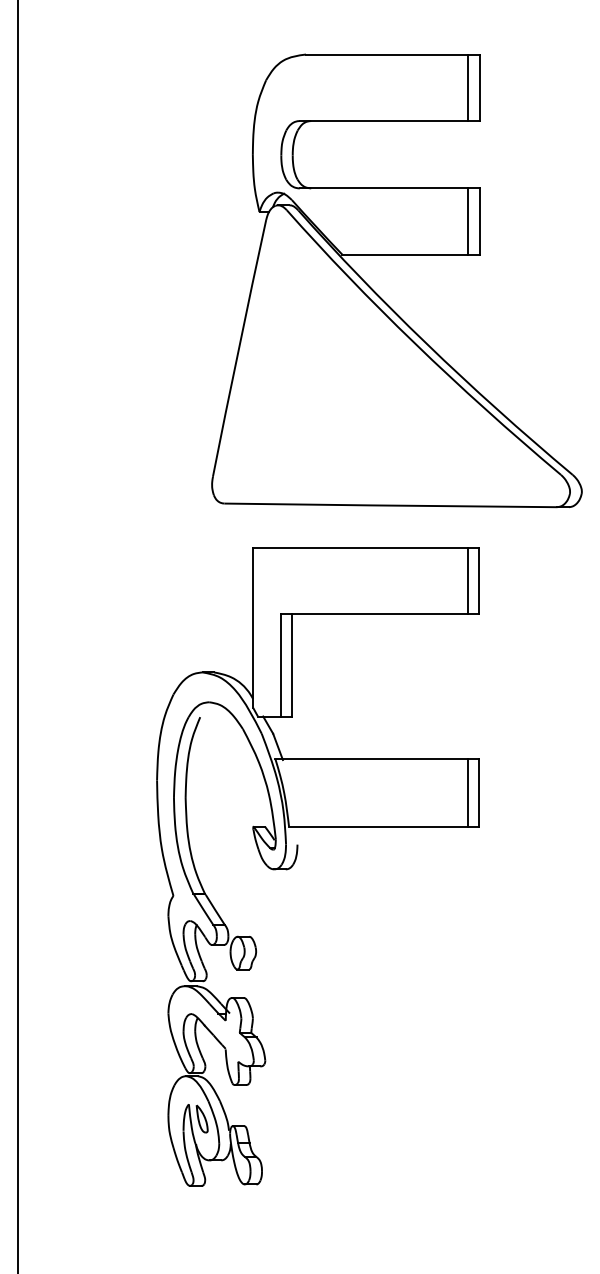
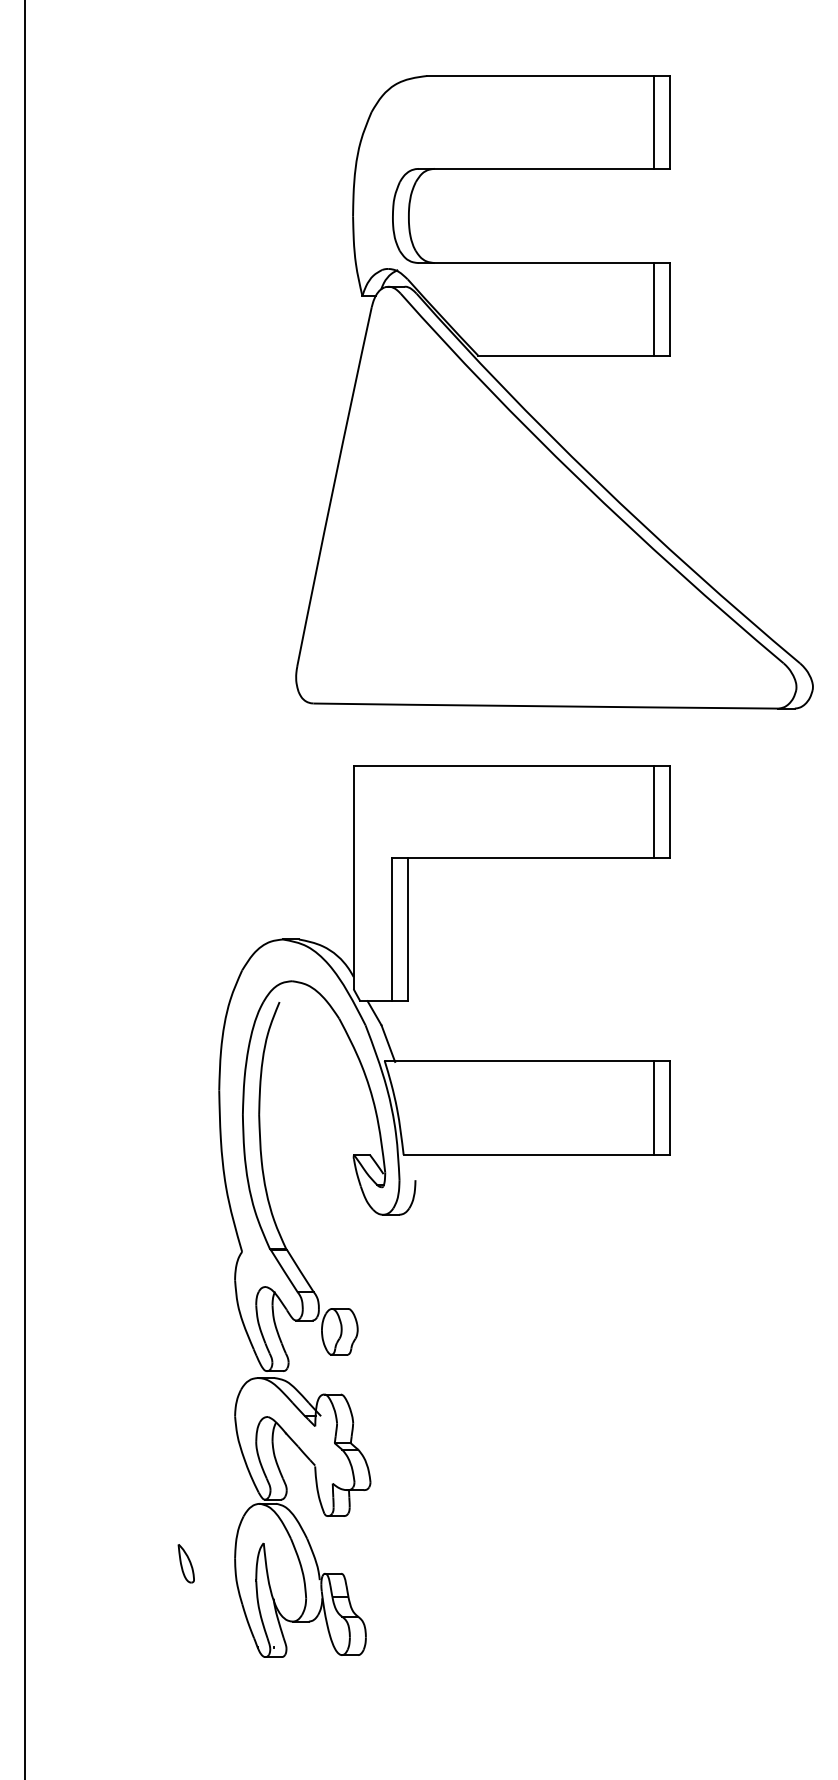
part: (201, 1118) -> (185, 1563), moved

